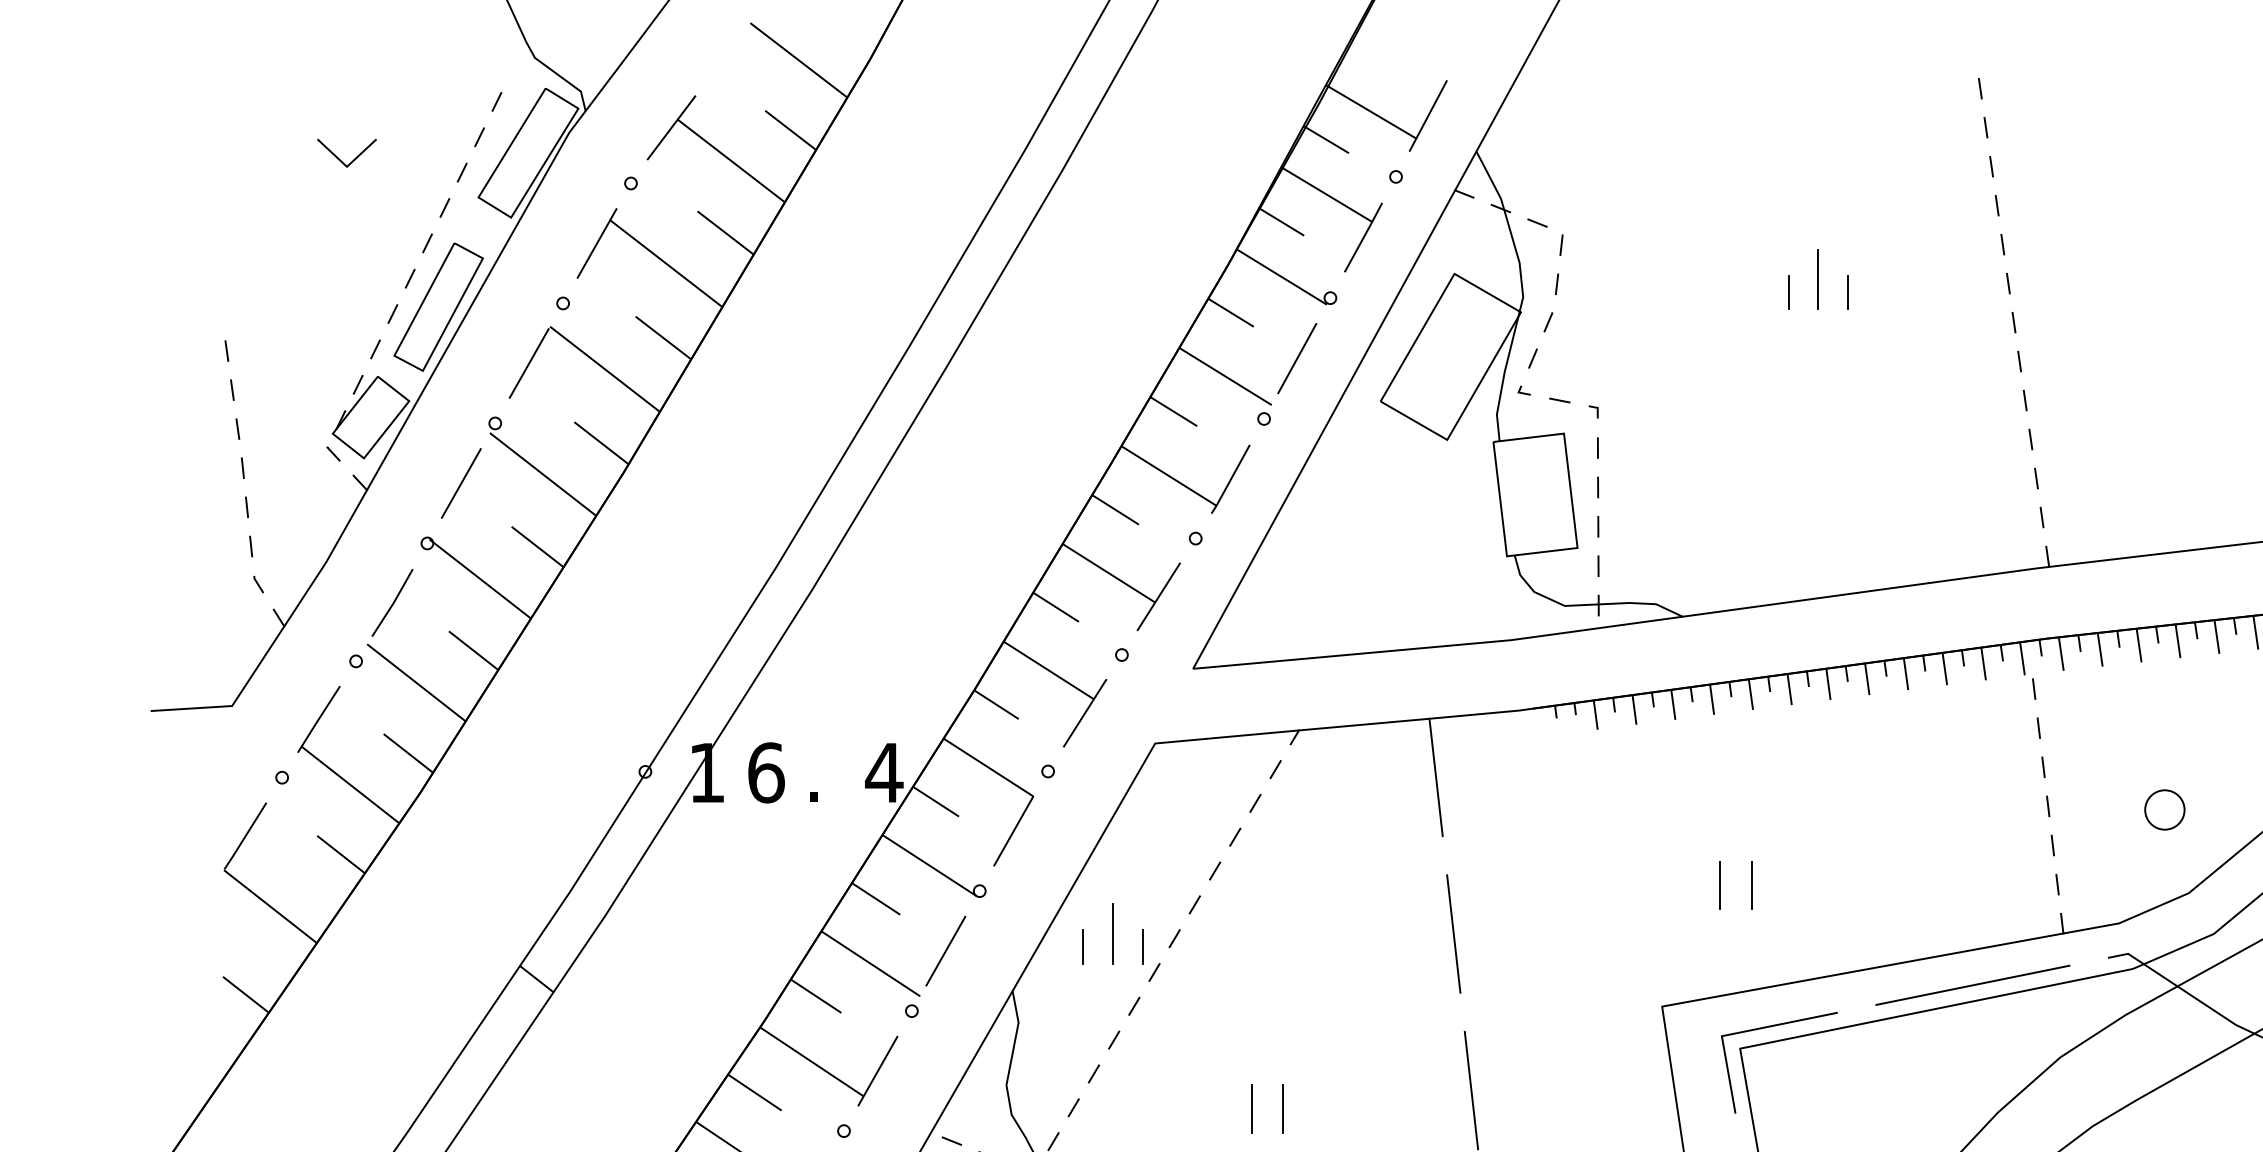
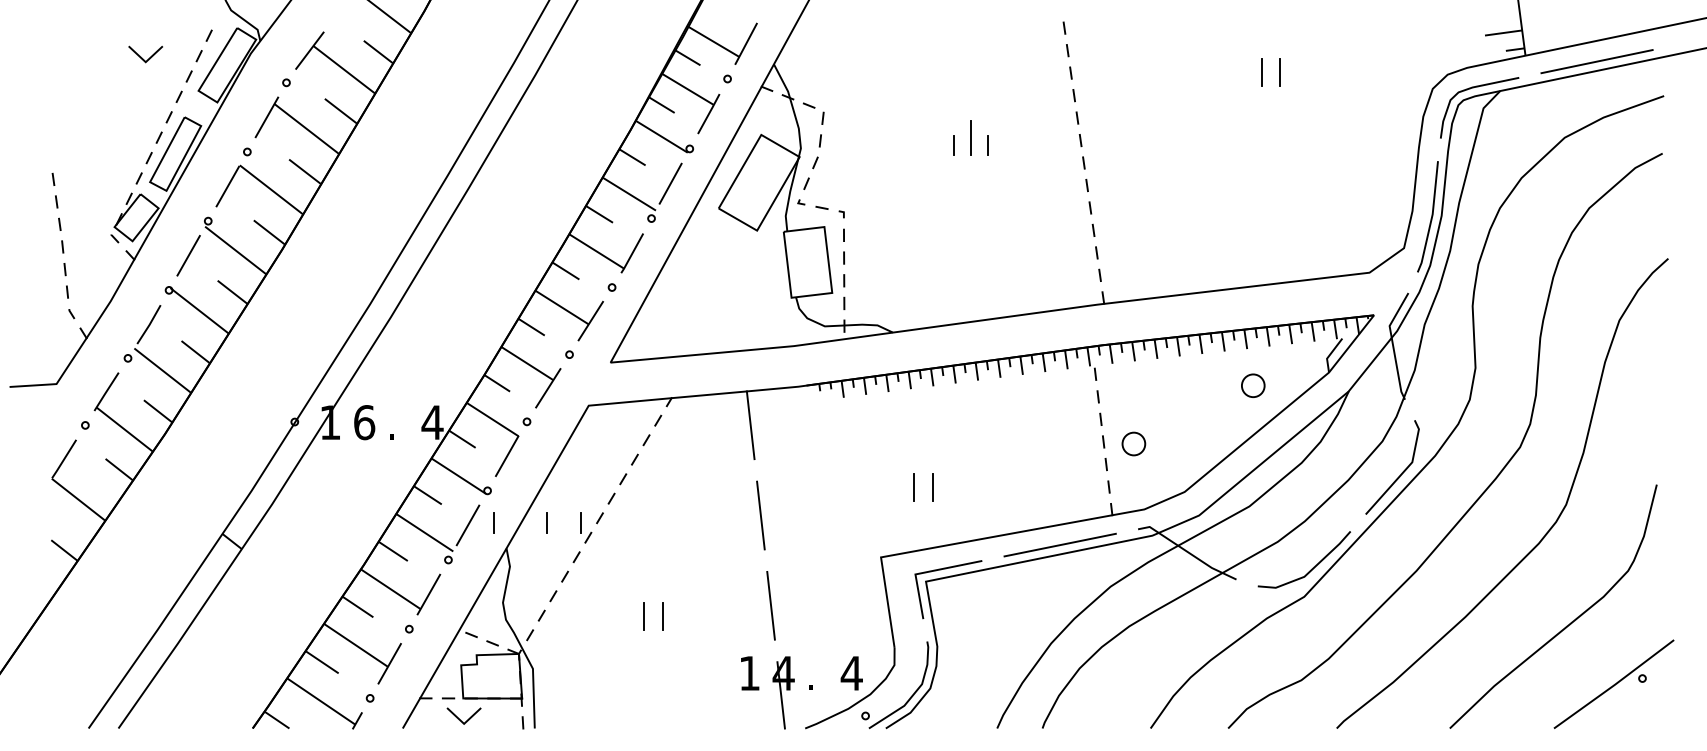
line: (341, 158) -> (142, 57), moved
circle: (2164, 809) -> (1133, 443), moved
line: (1113, 933) -> (564, 515), removed
line: (990, 946) -> (493, 522), added

